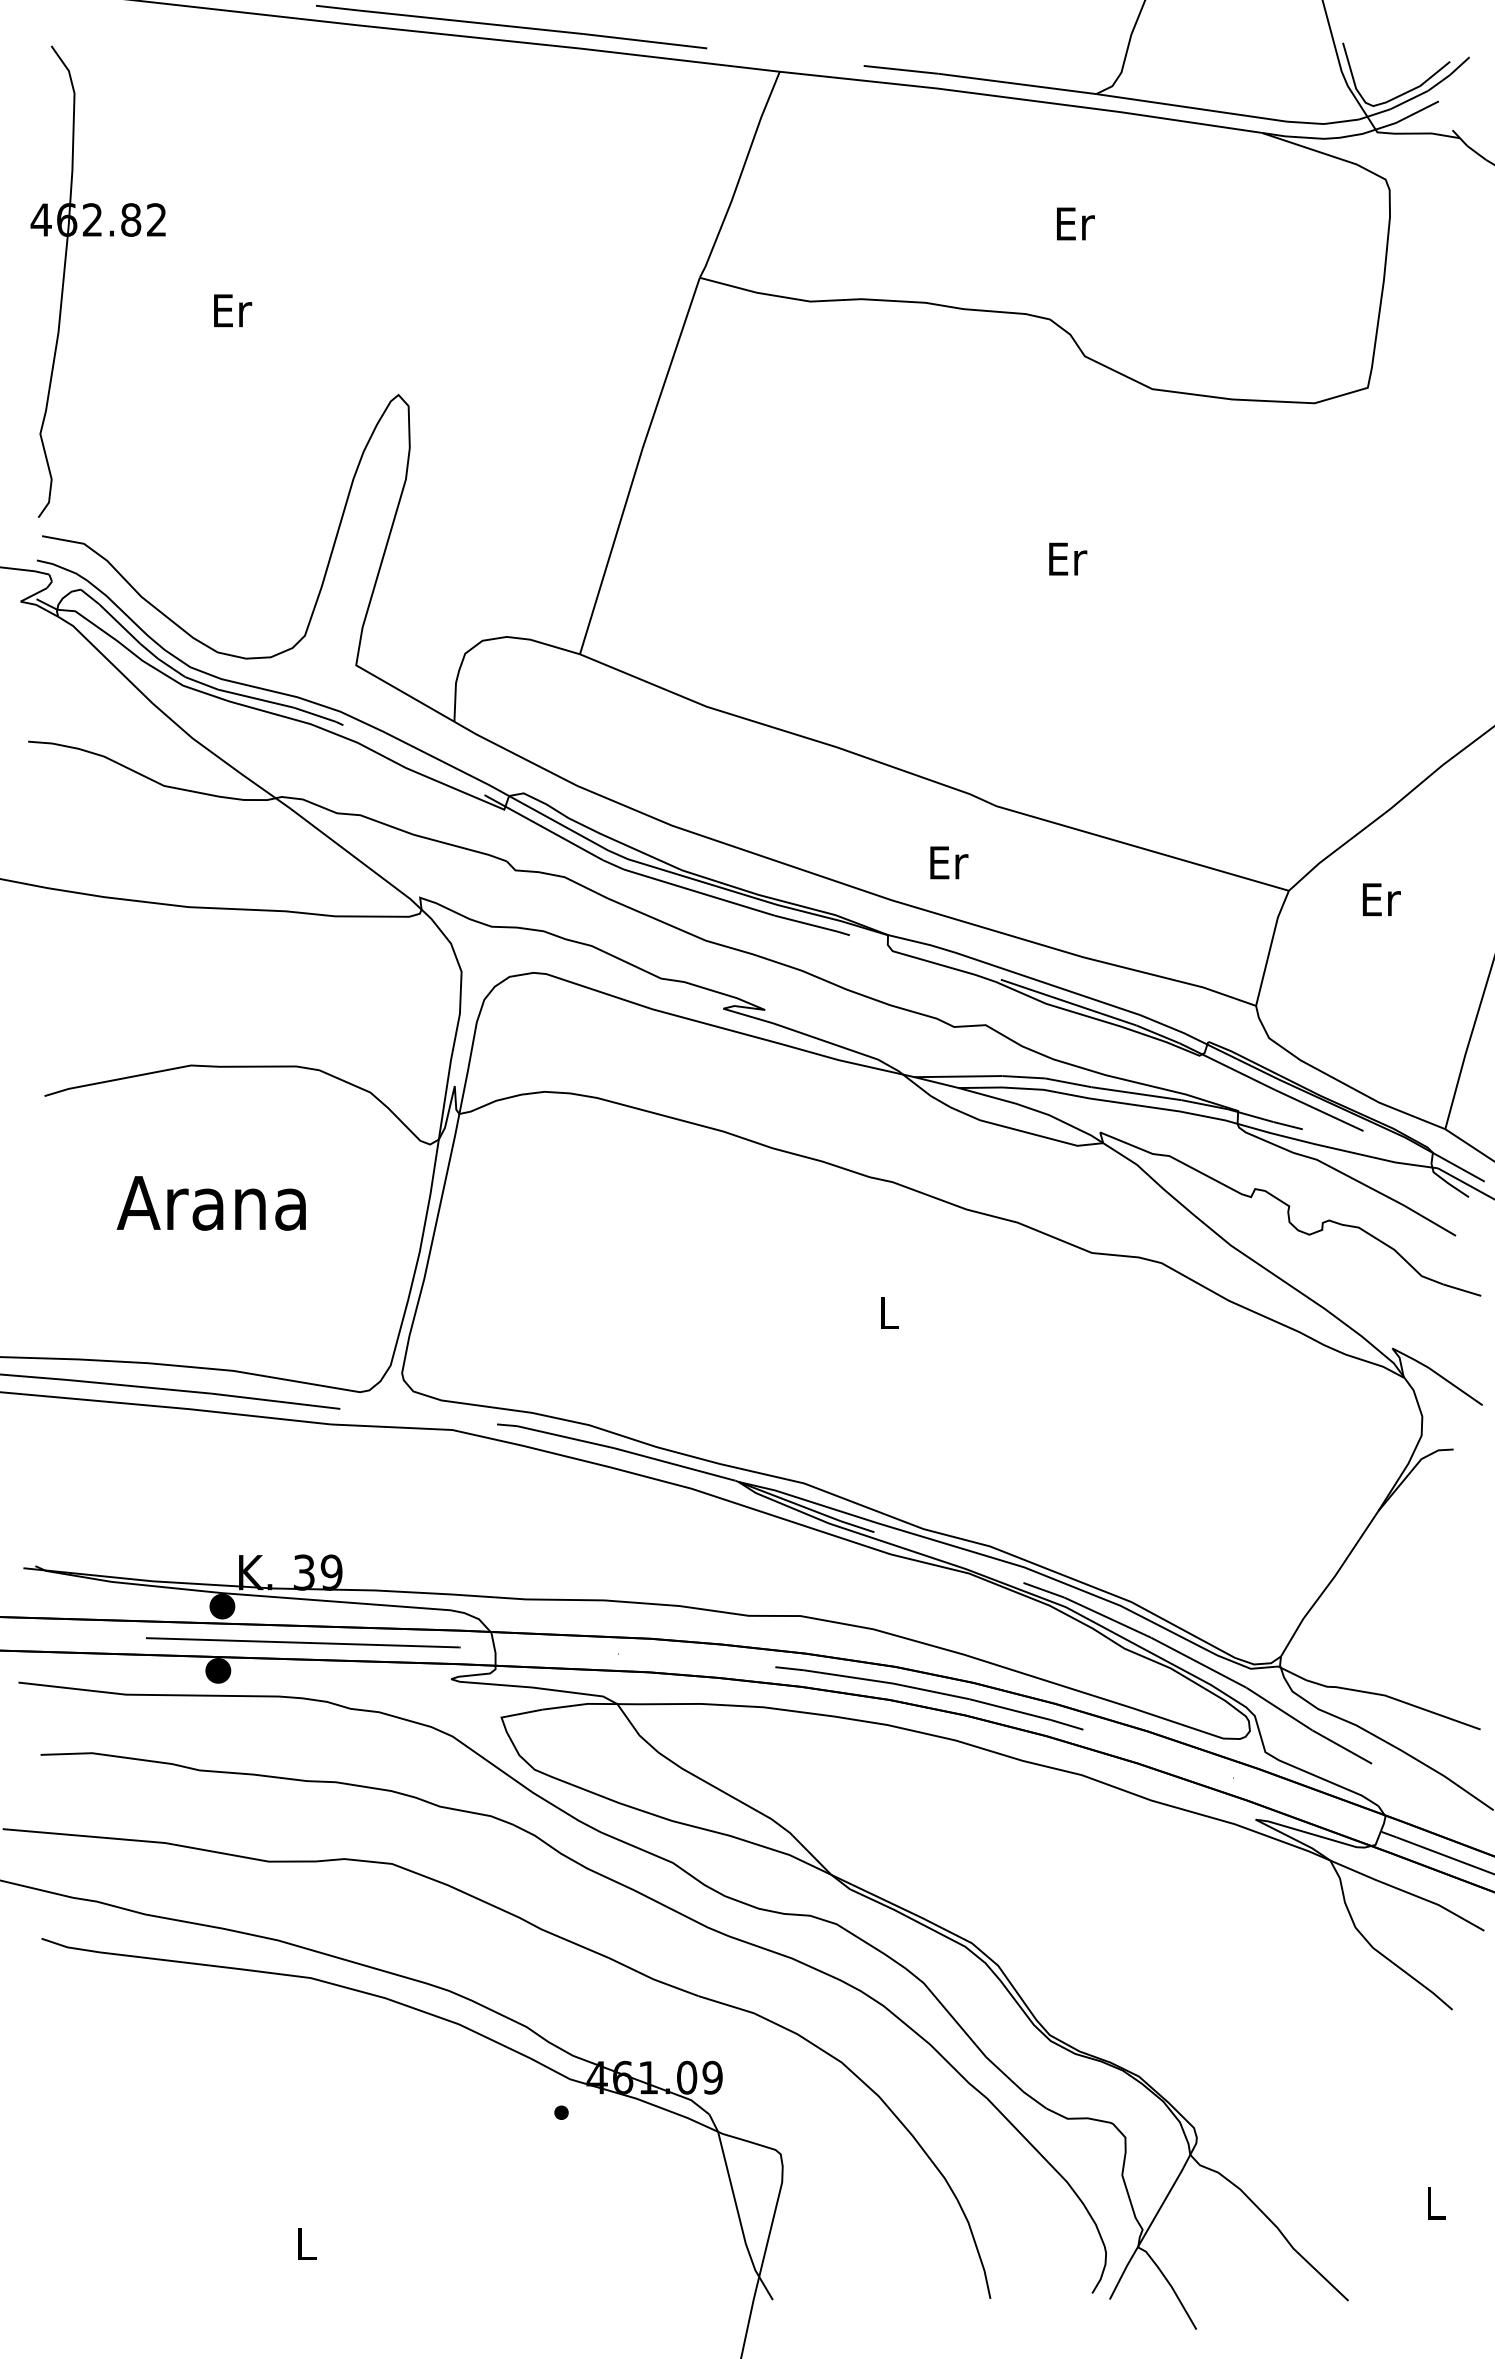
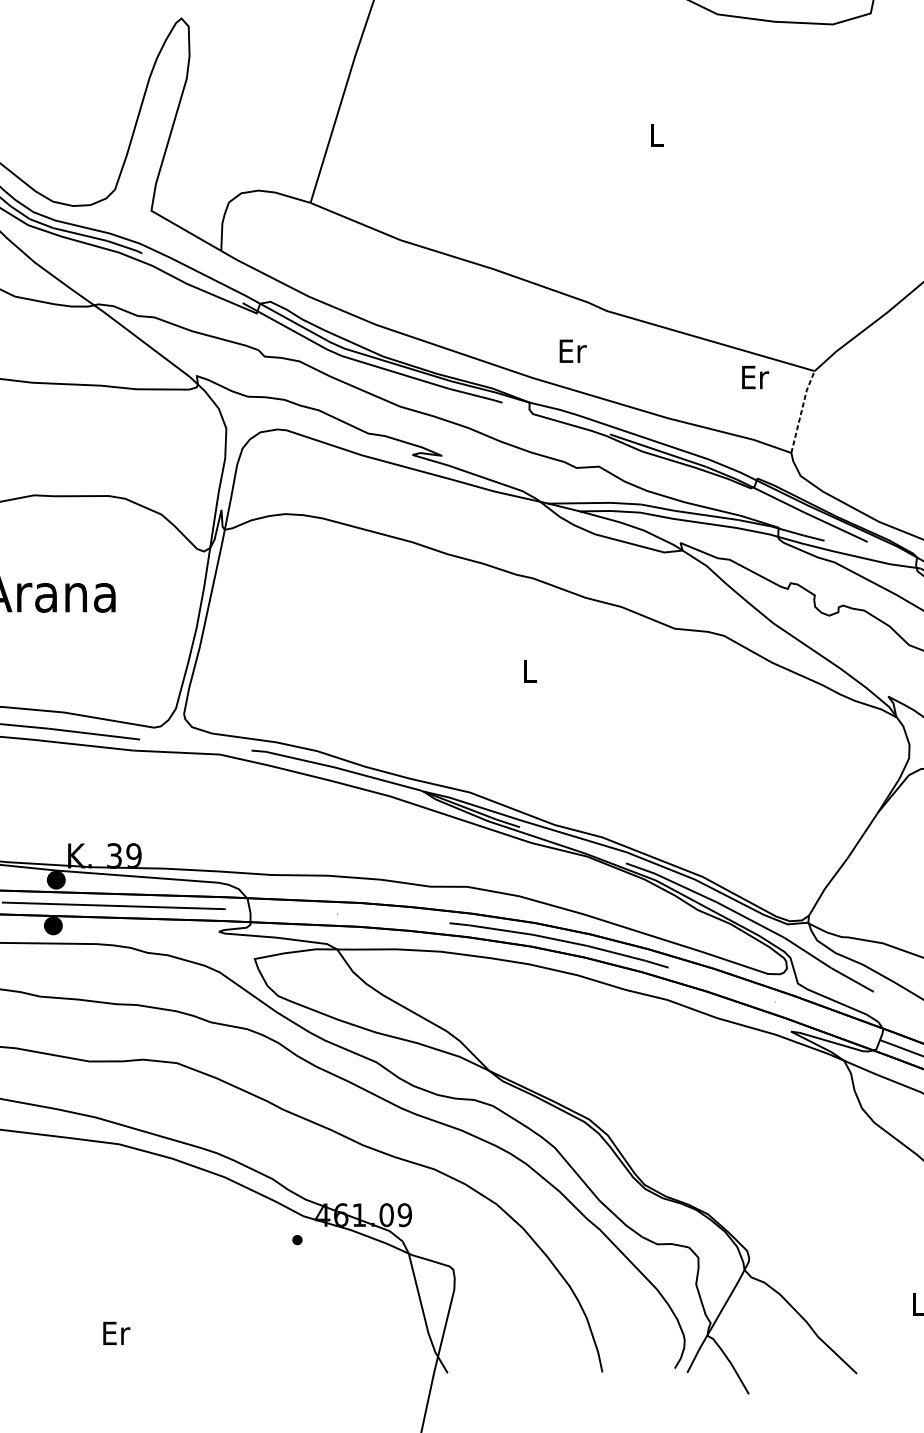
text: (1068, 558) -> (657, 134), Er -> L
text: (1381, 899) -> (755, 377), moved
line: (1270, 946) -> (801, 410), solid -> dashed
text: (307, 2243) -> (116, 1333), L -> Er

